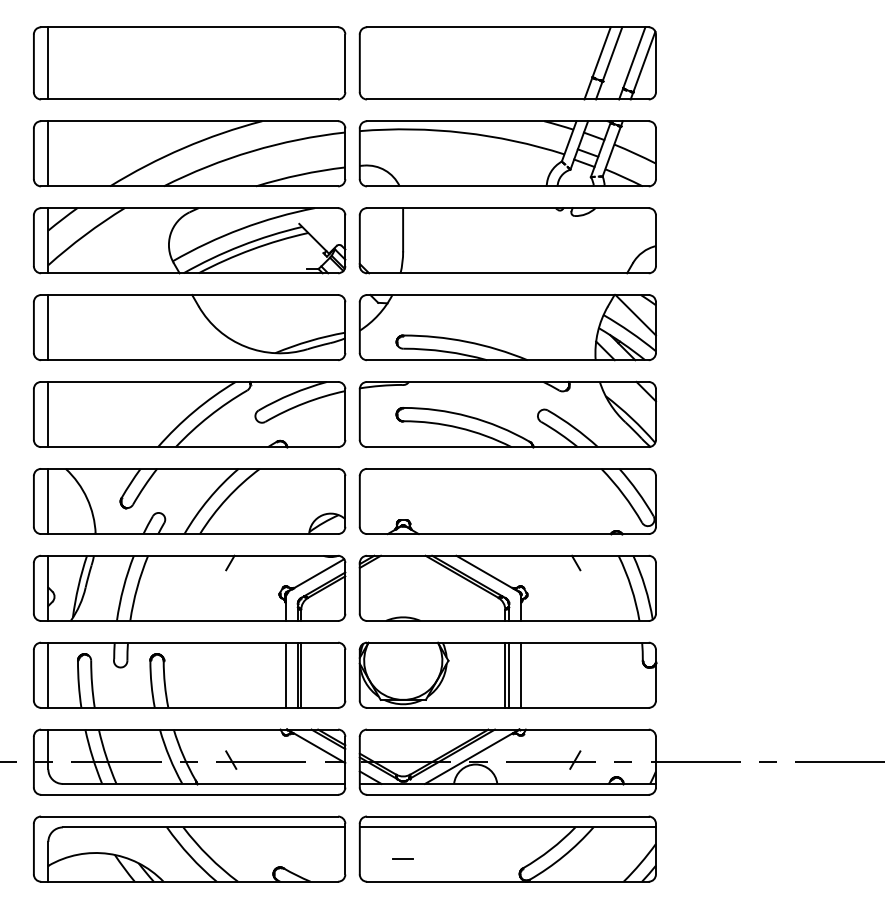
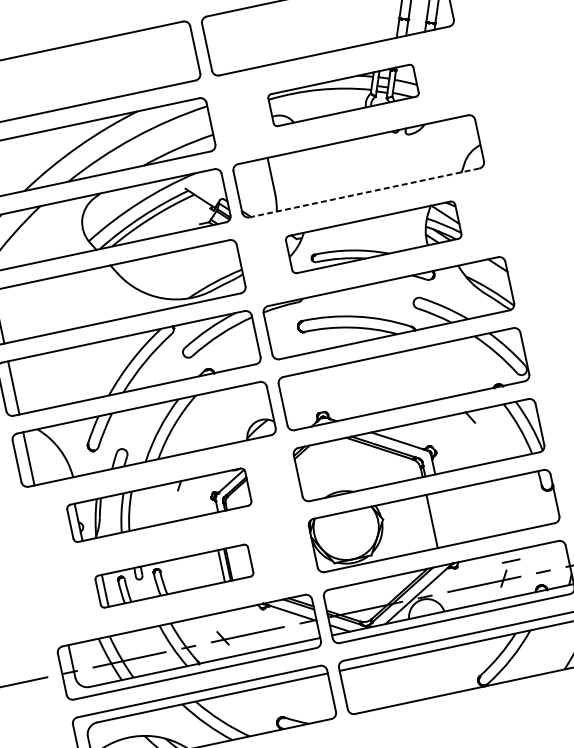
part: (507, 153) -> (343, 95), size x0.6
line: (507, 273) -> (364, 193), solid -> dashed
part: (507, 327) -> (373, 237), size x0.7
part: (189, 587) -> (159, 504), size x0.7
part: (189, 674) -> (174, 575), size x0.6
line: (508, 674) -> (434, 520), removed
line: (520, 674) -> (444, 518), removed
line: (402, 858) -> (510, 560), moved

